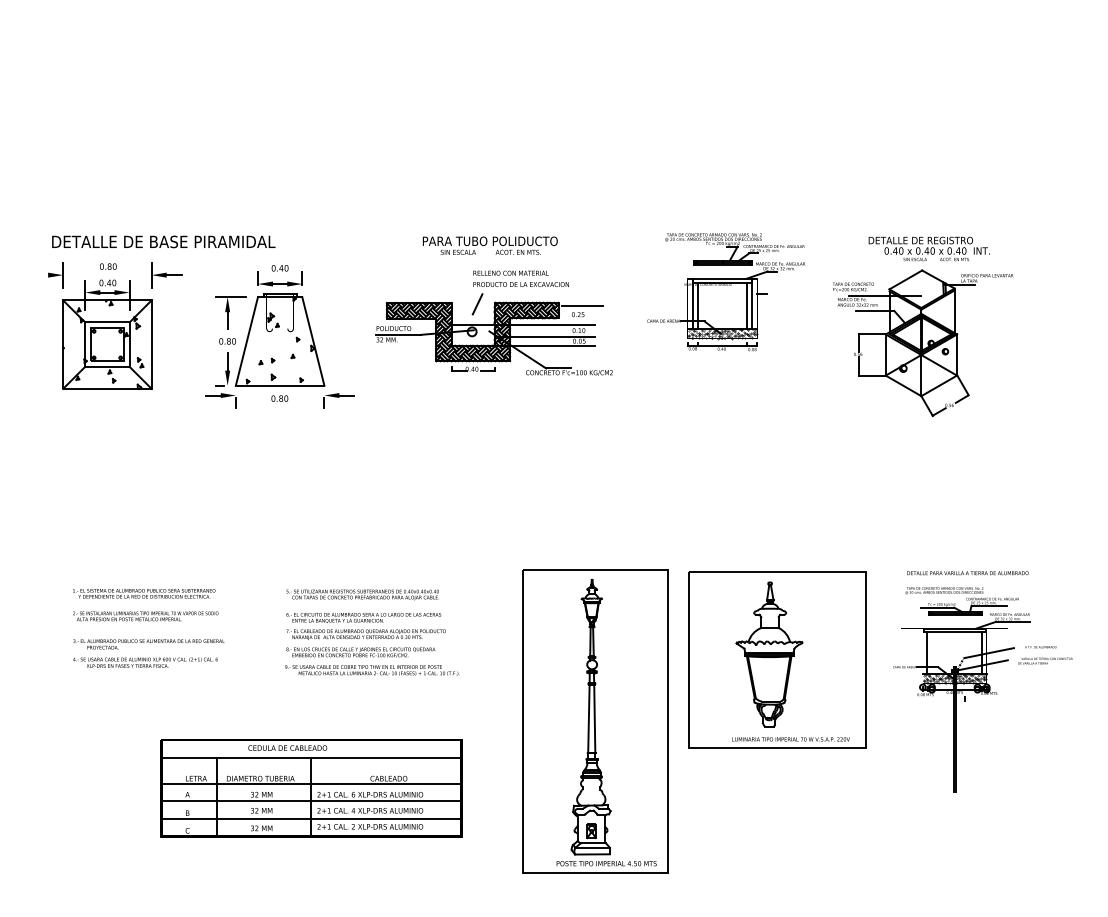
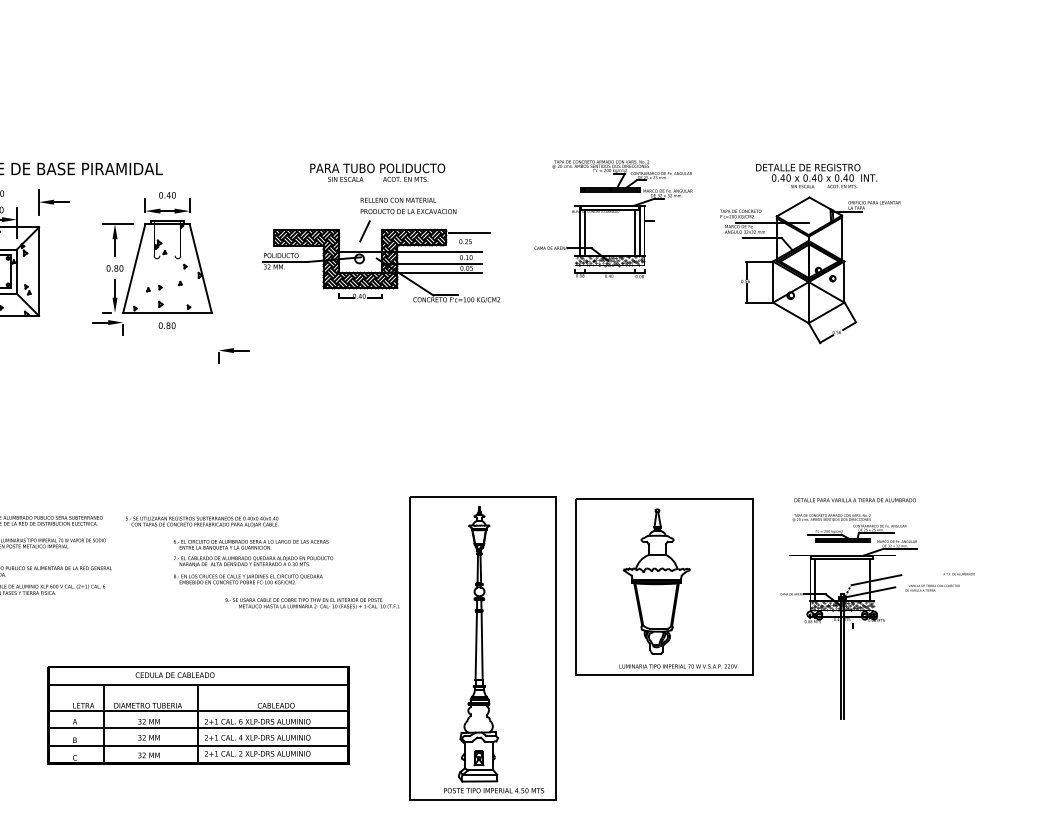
part: (338, 400) -> (232, 355), moved
text: (362, 594) -> (201, 521), moved
text: (1040, 647) -> (958, 574), moved
text: (372, 670) -> (312, 603), moved

